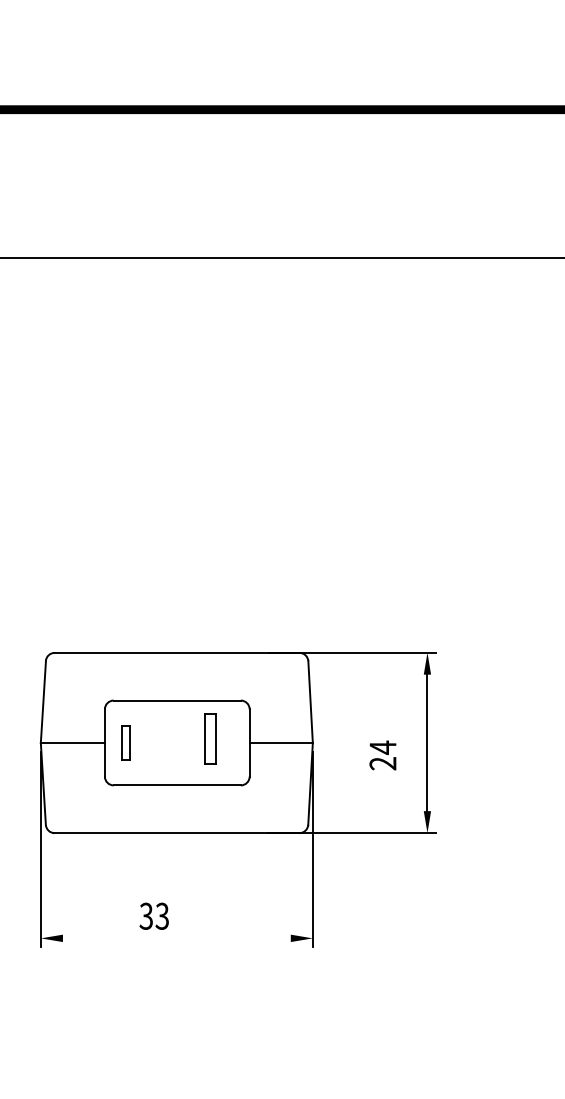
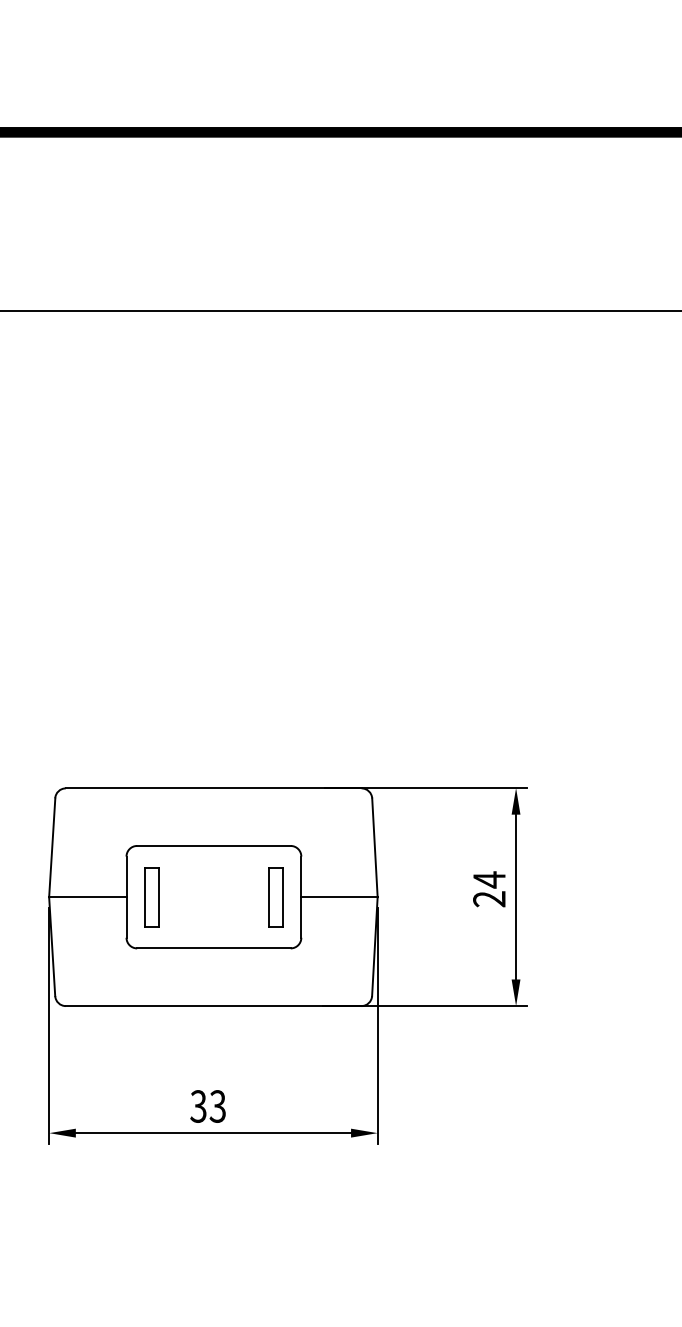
part: (210, 739) -> (275, 897), moved
part: (125, 743) -> (151, 897), size x1.43
text: (383, 755) -> (489, 889), moved
text: (153, 916) -> (207, 1106), moved
line: (176, 938) -> (213, 1133), added

